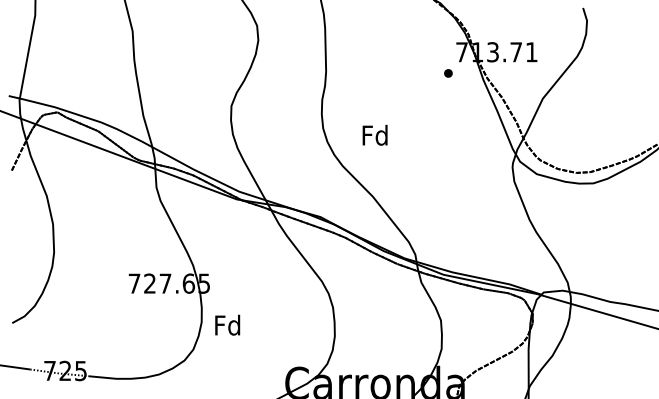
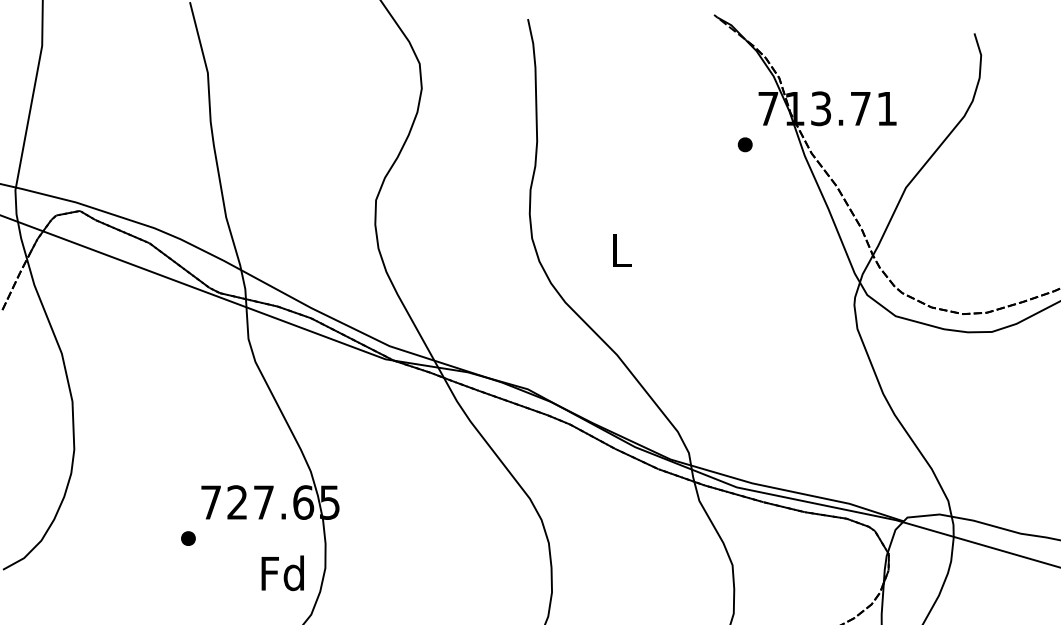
text: (374, 134) -> (619, 248), Fd -> L
part: (120, 304) -> (187, 538), added
text: (227, 324) -> (282, 572), moved

